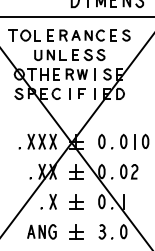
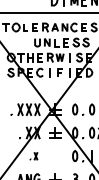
part: (69, 54) -> (61, 42), moved
part: (48, 201) -> (33, 155), size x0.6
part: (76, 201) -> (55, 155), removed

